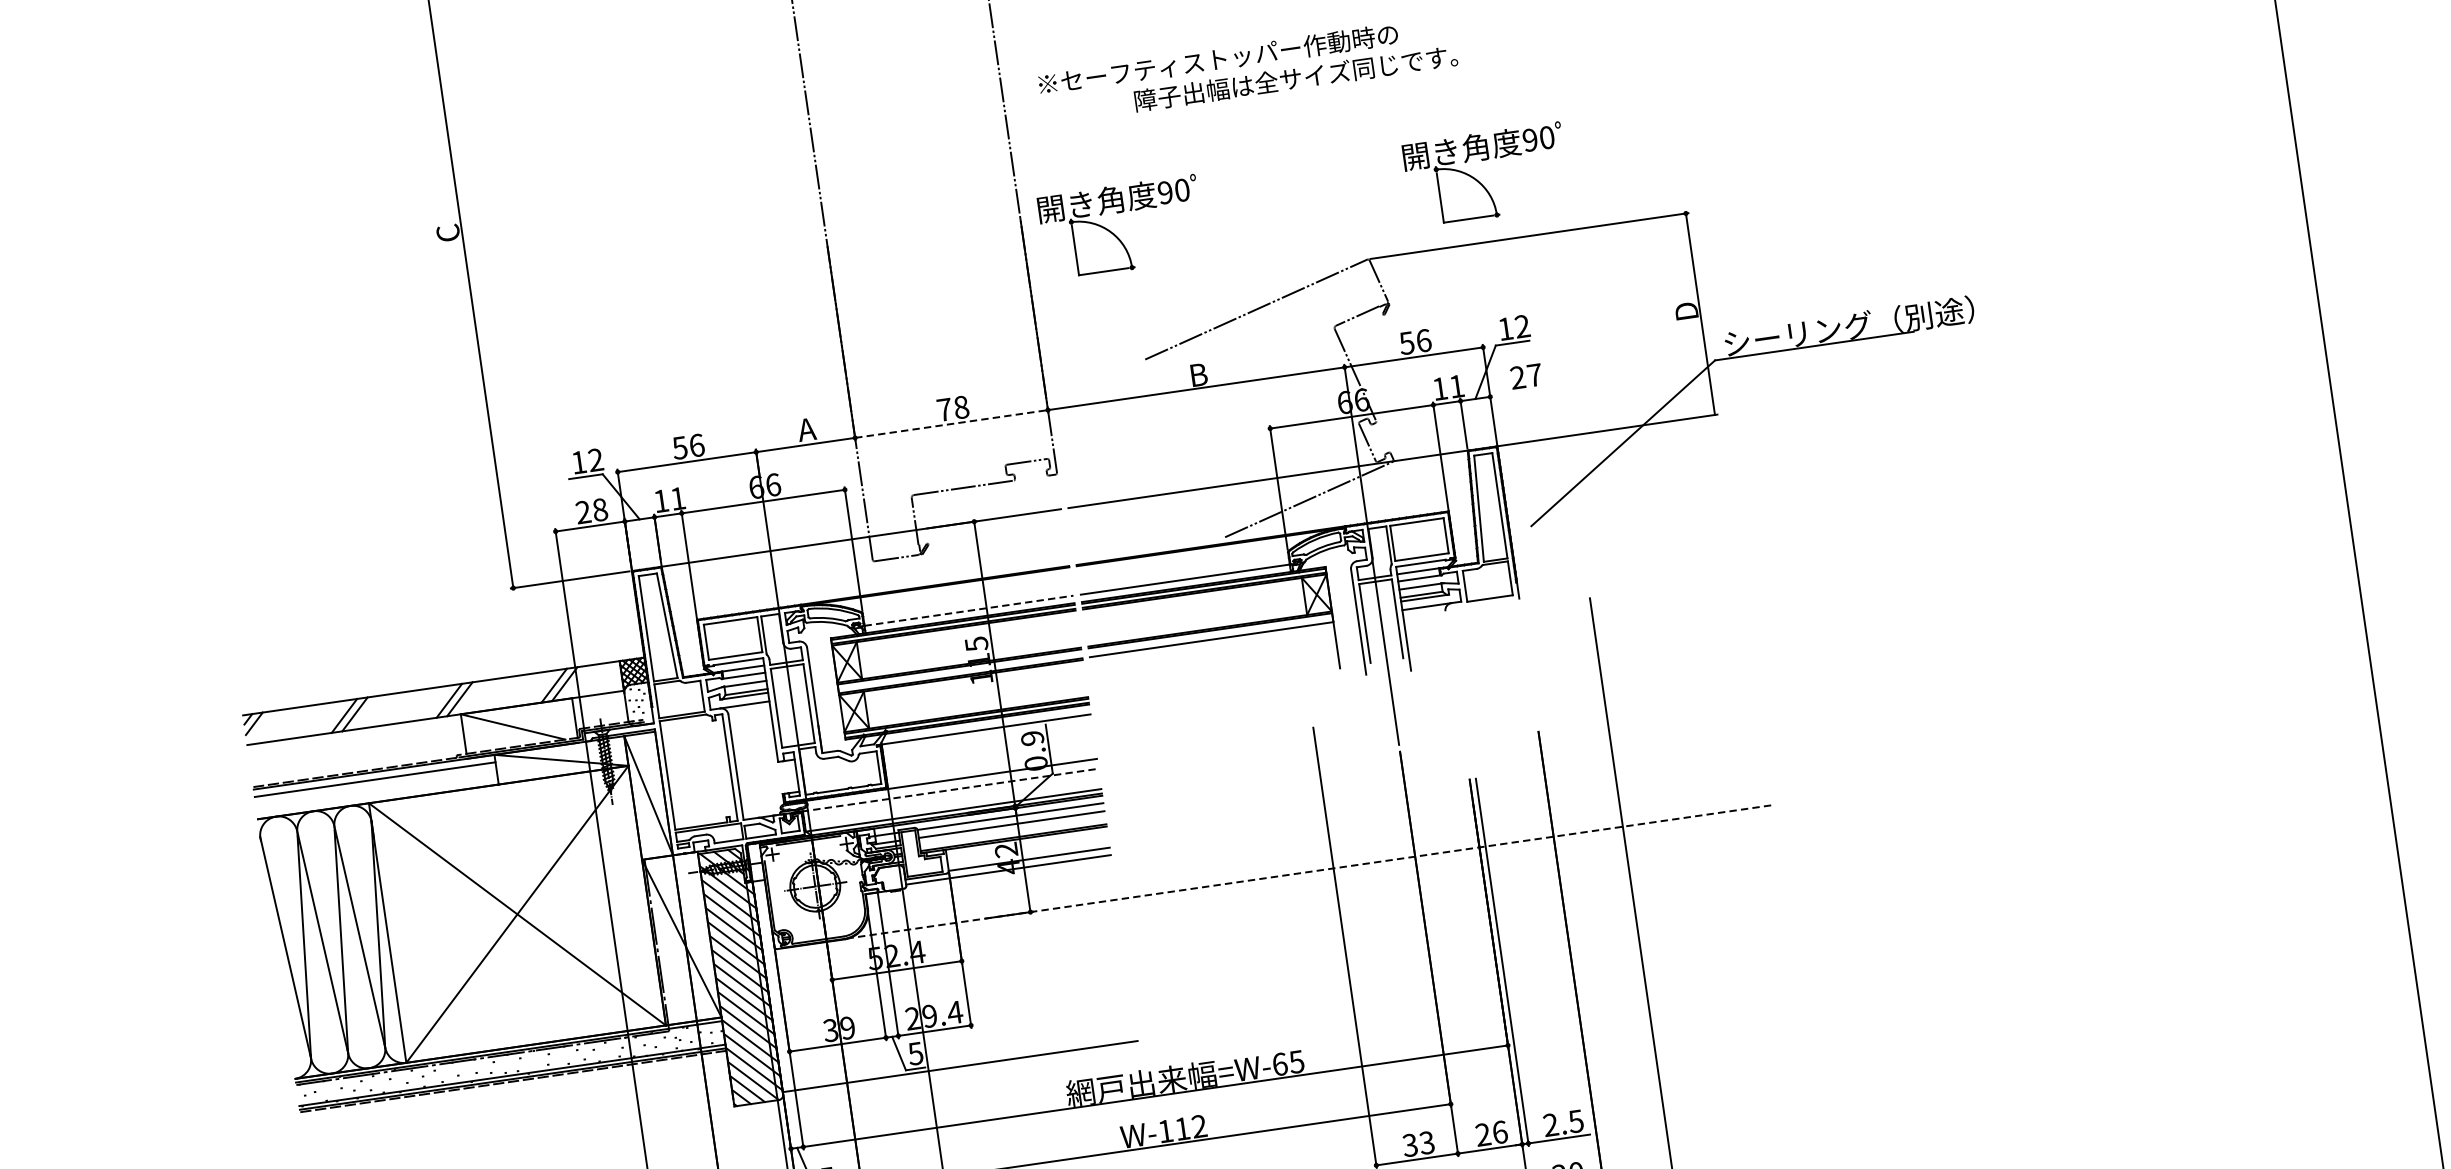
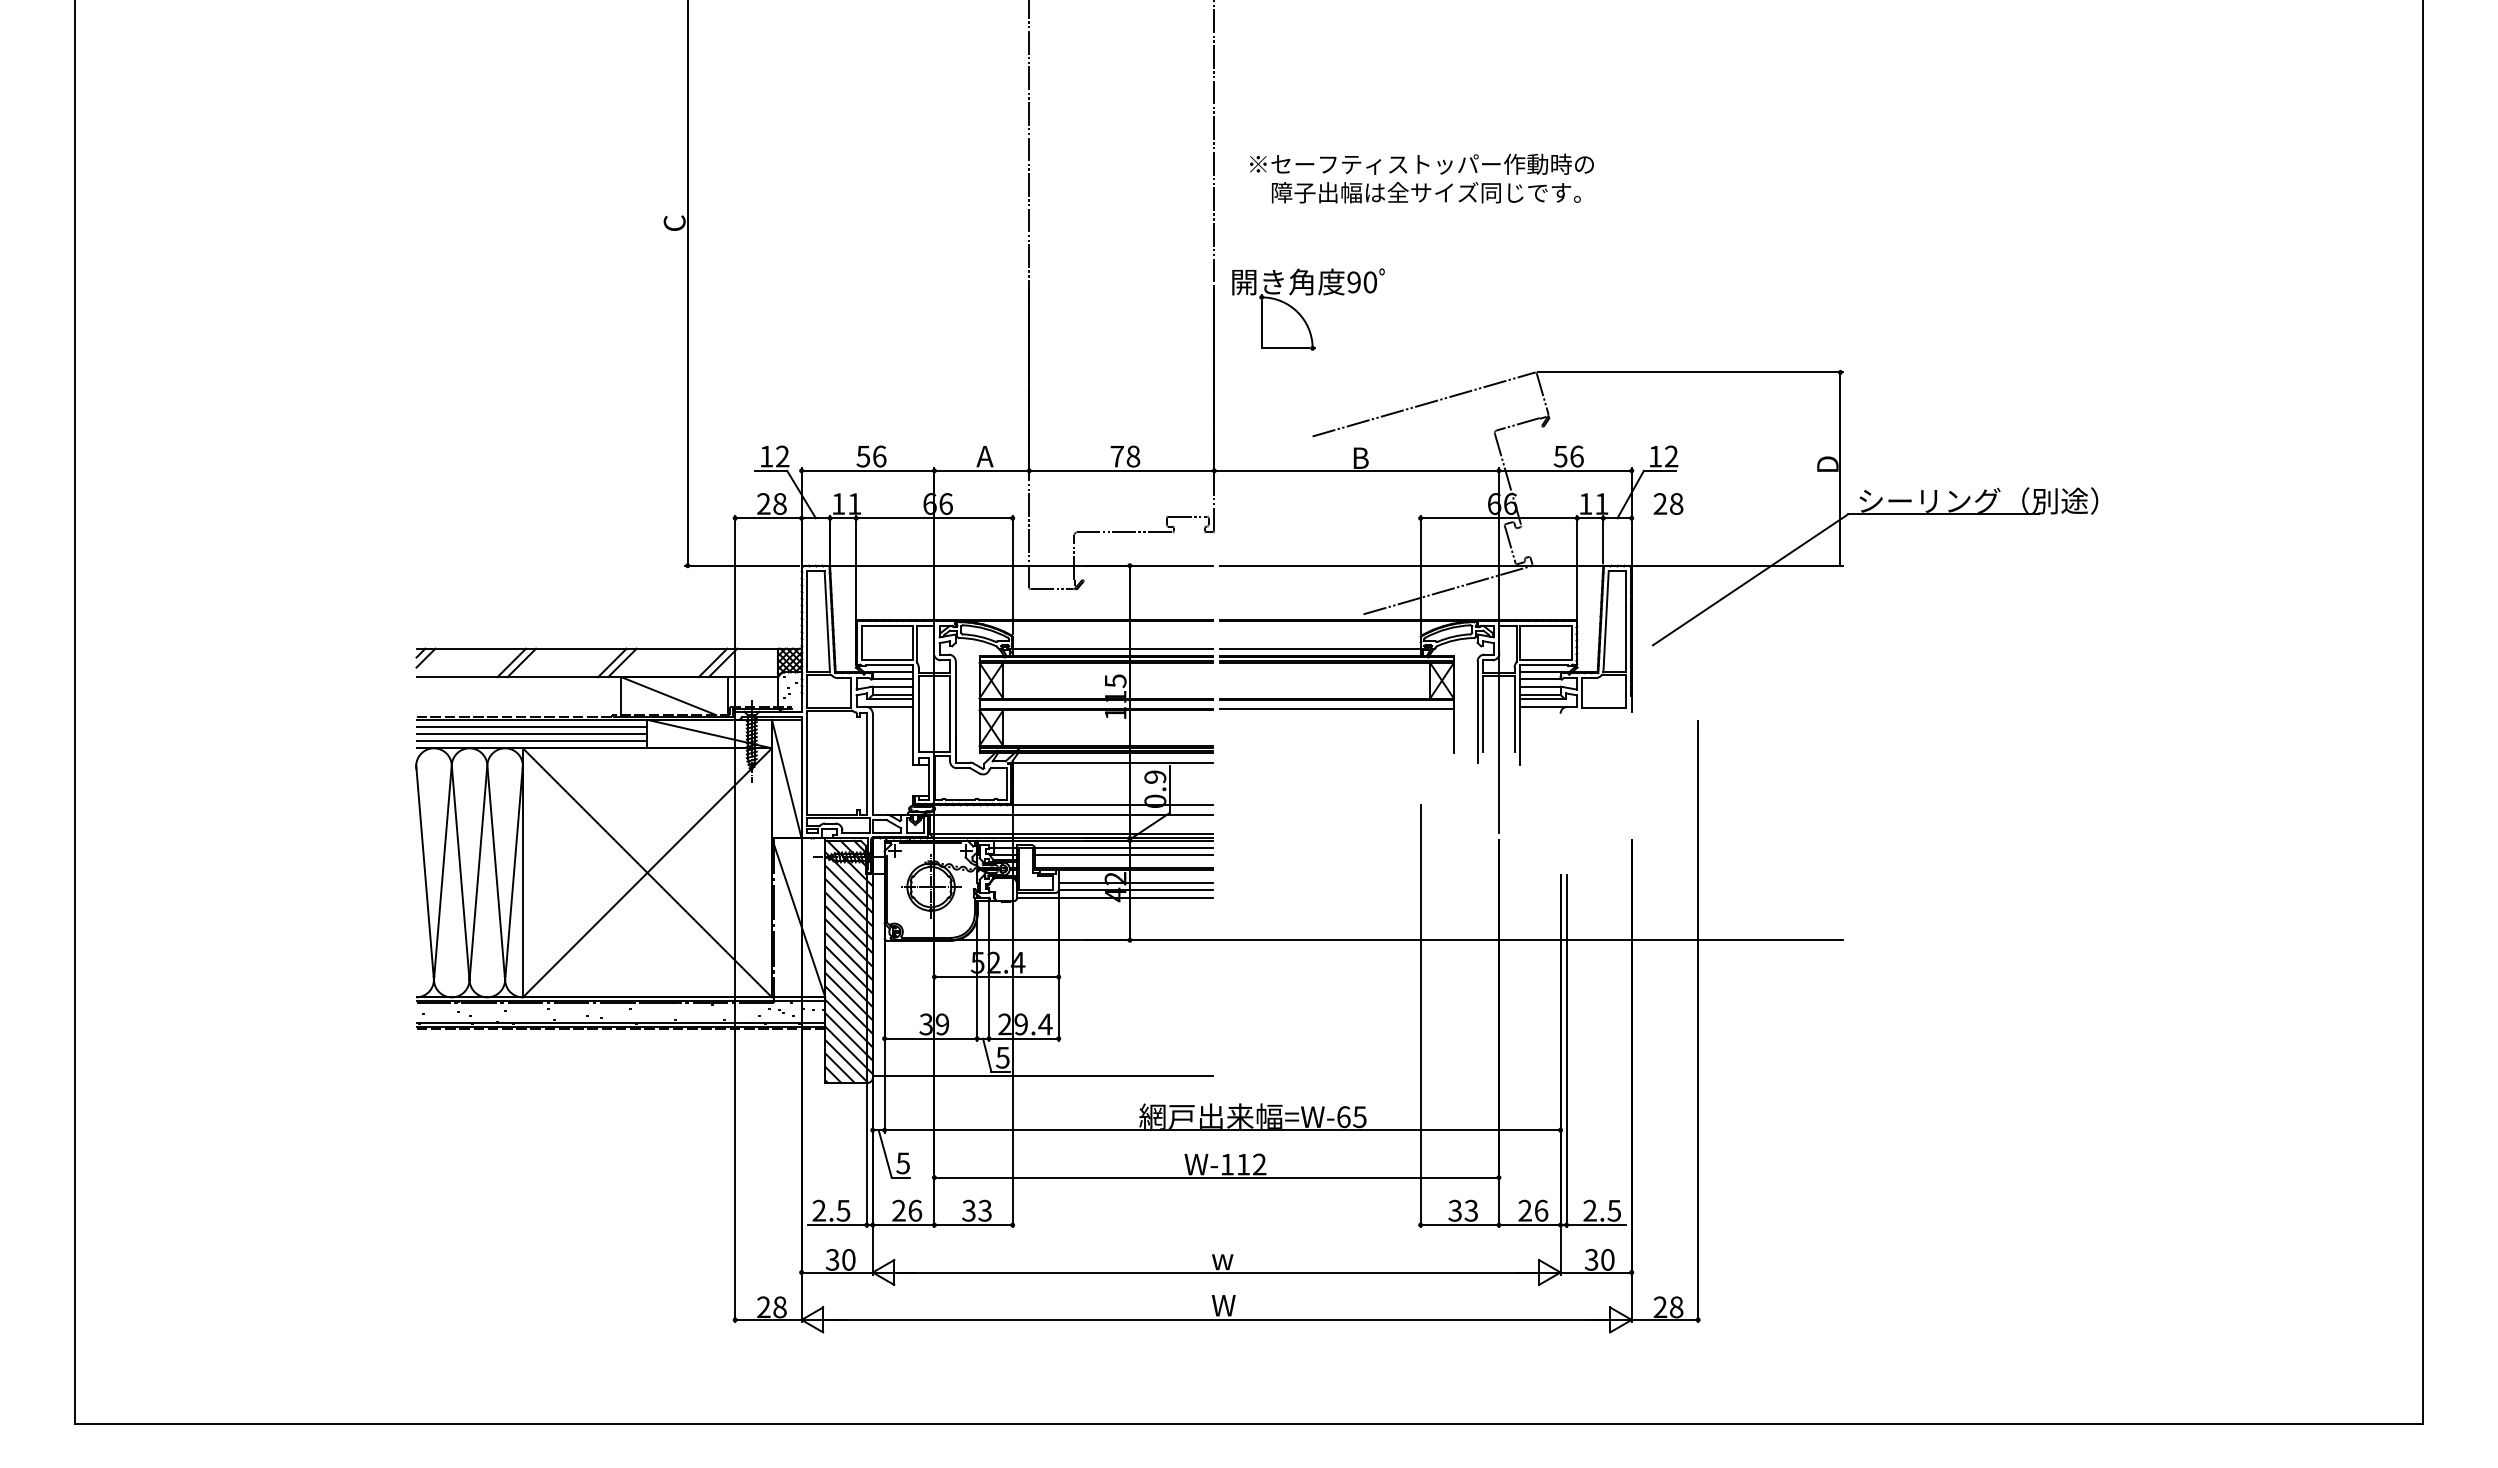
text: (1296, 78) -> (1426, 192), moved
part: (1480, 181) -> (1651, 314), removed
text: (1534, 374) -> (1676, 503), 27 -> 28
line: (951, 423) -> (1121, 470), dashed -> solid
line: (969, 610) -> (1113, 648), dashed -> solid
line: (375, 787) -> (531, 734), added
line: (950, 789) -> (1071, 814), dashed -> solid
line: (376, 794) -> (531, 741), added
line: (1027, 851) -> (1135, 882), added
line: (1310, 872) -> (1398, 940), dashed -> solid

